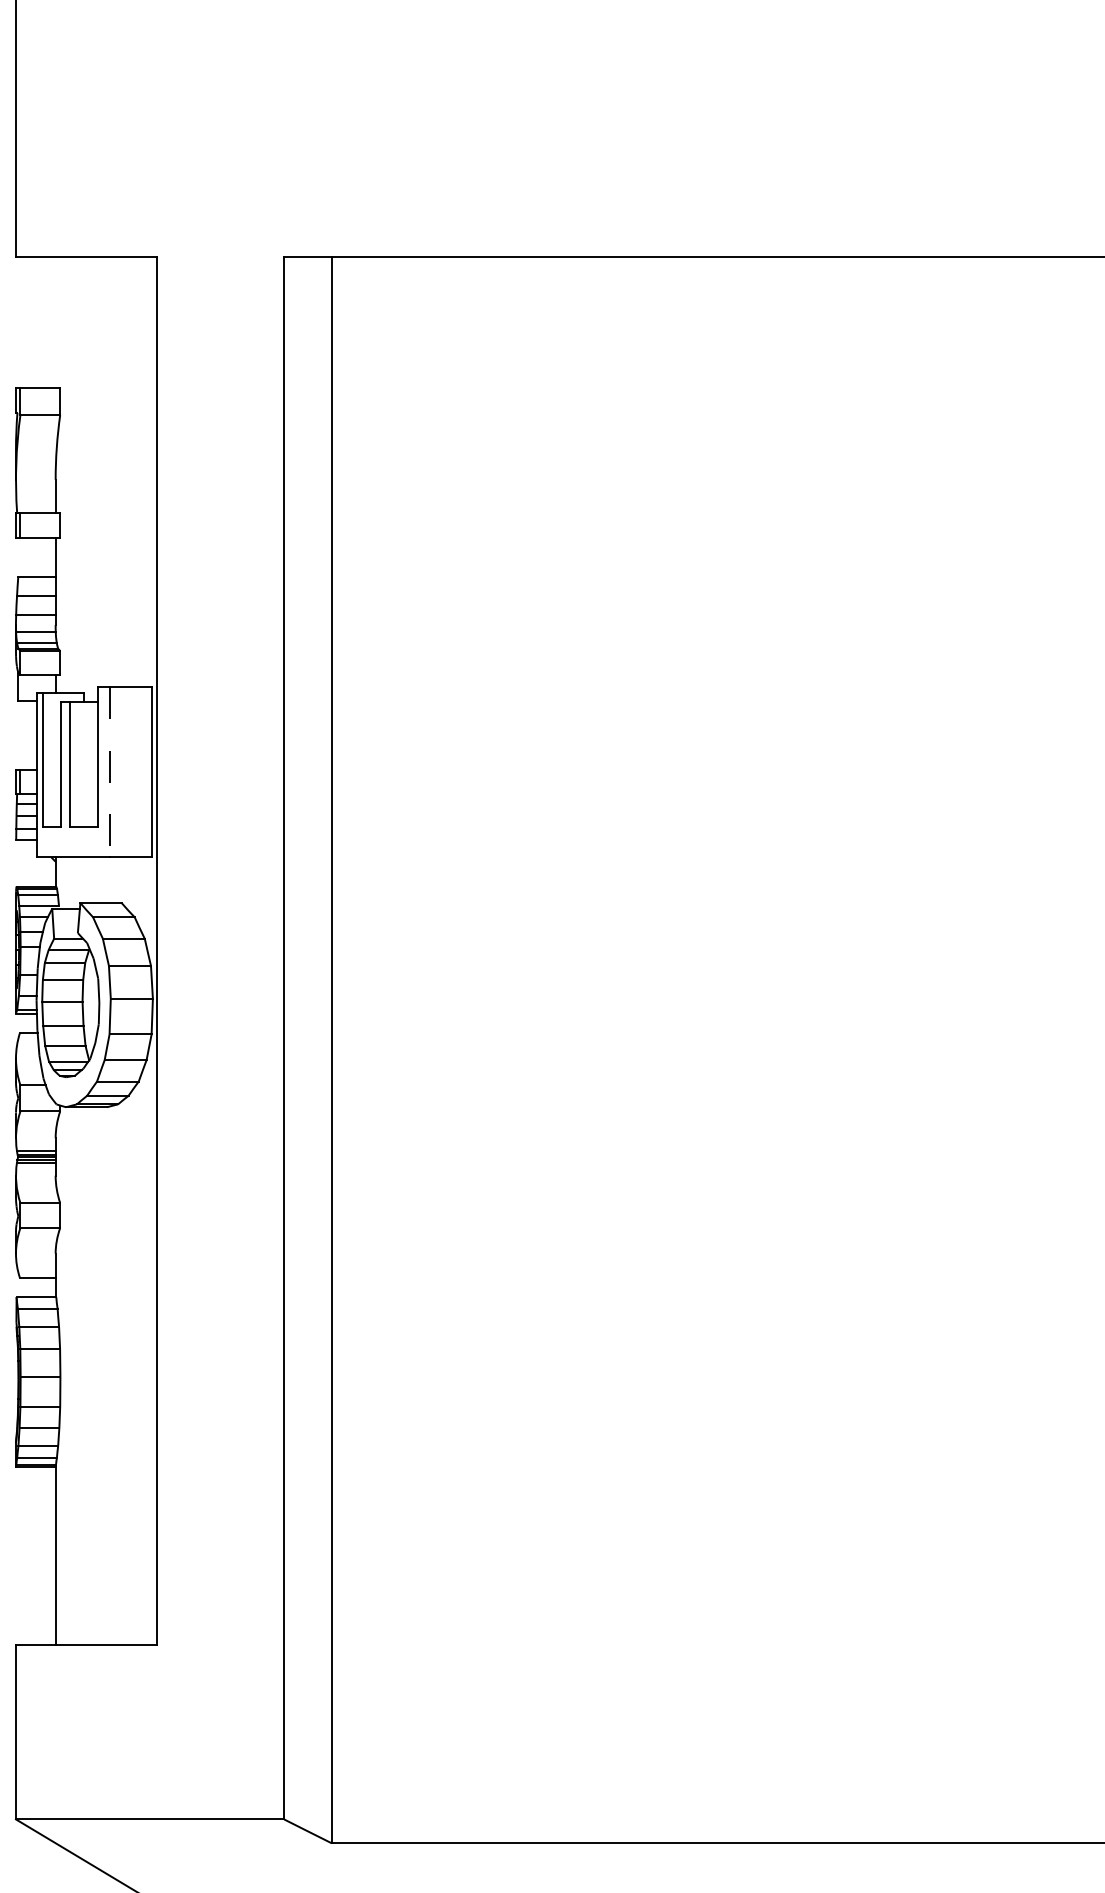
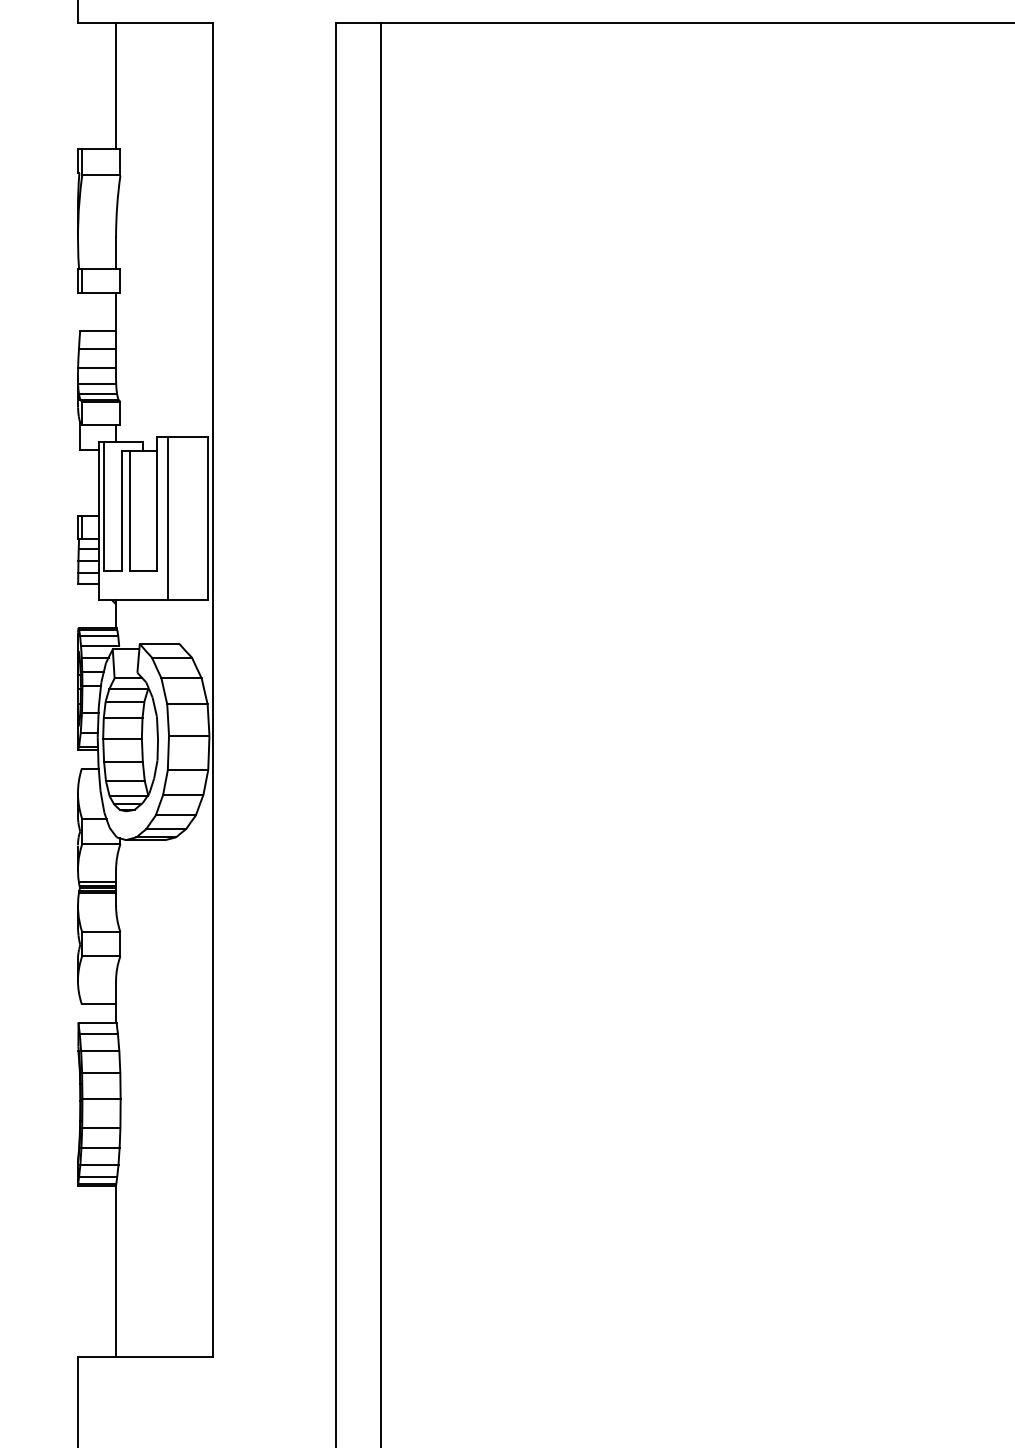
line: (55, 321) -> (115, 85), added
line: (109, 772) -> (167, 518), dashed -> solid

